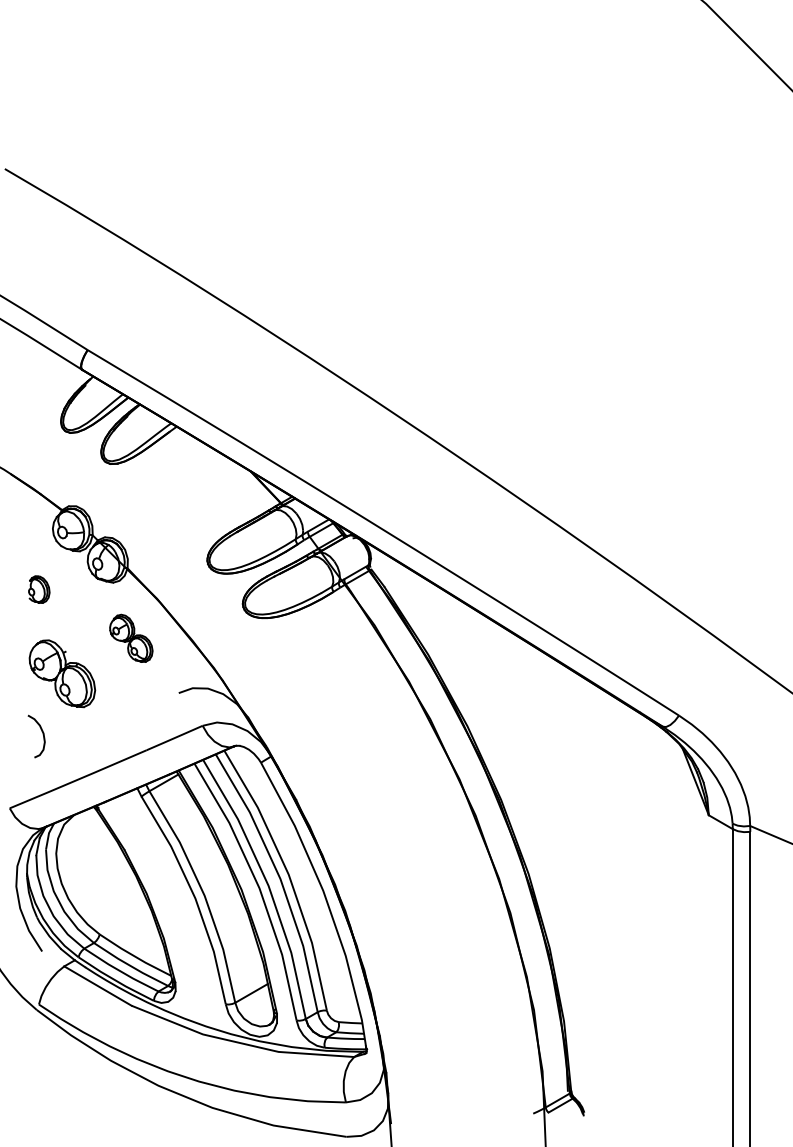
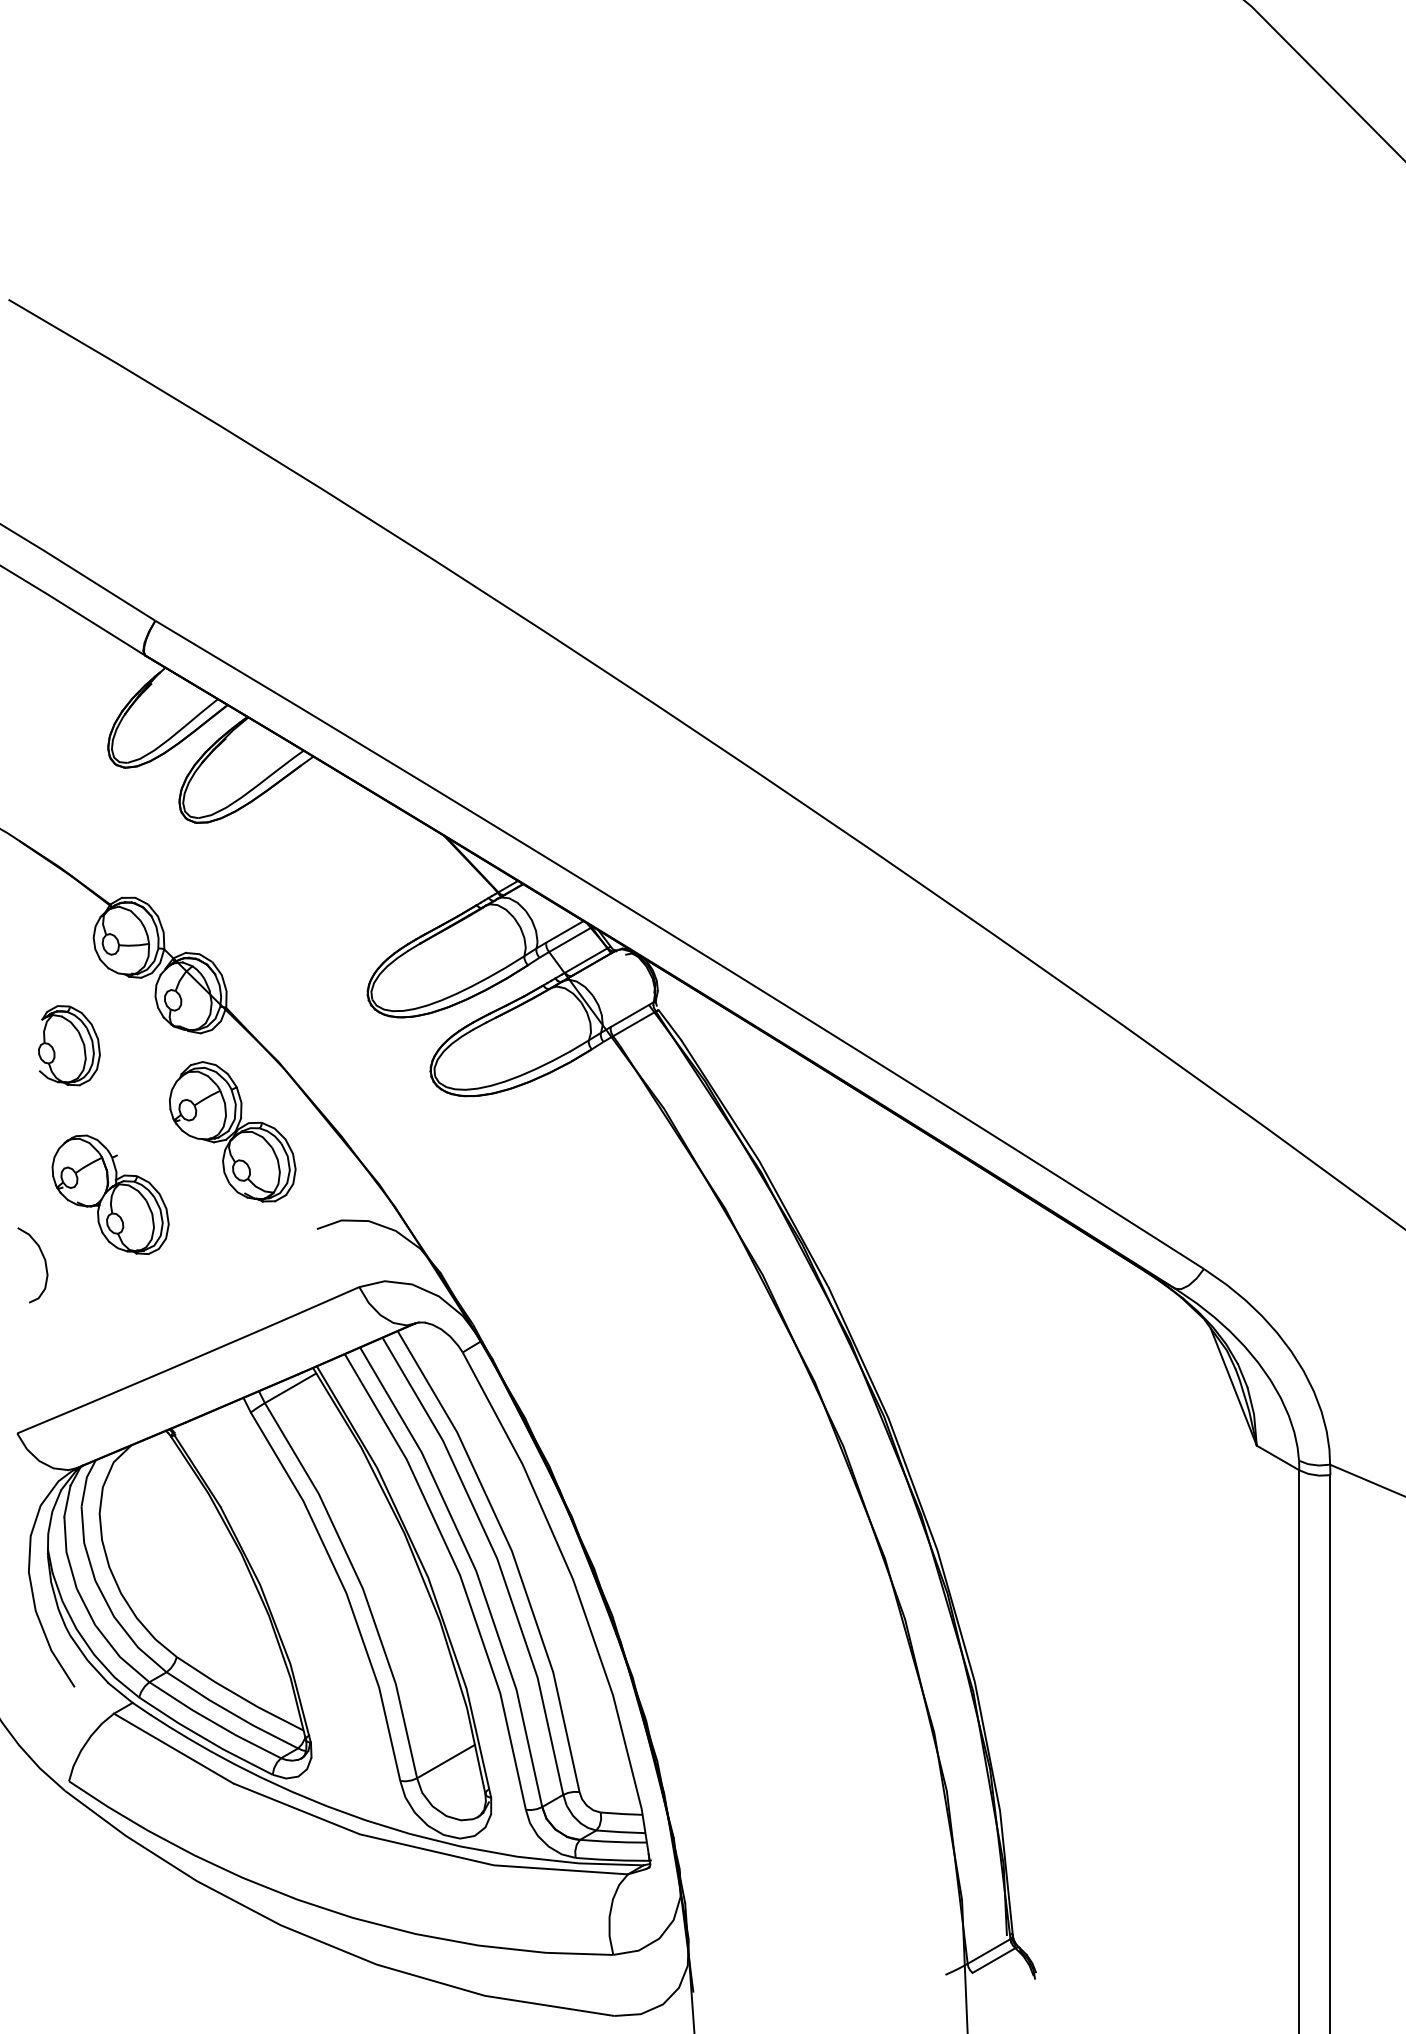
part: (39, 589) -> (69, 1045), size x1.67
part: (131, 638) -> (233, 1132), size x1.67
curve: (42, 734) -> (43, 1261), moved

